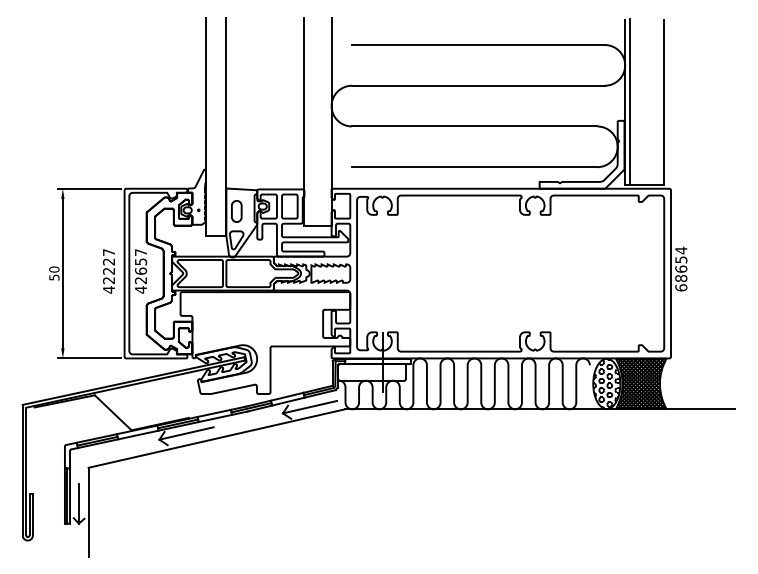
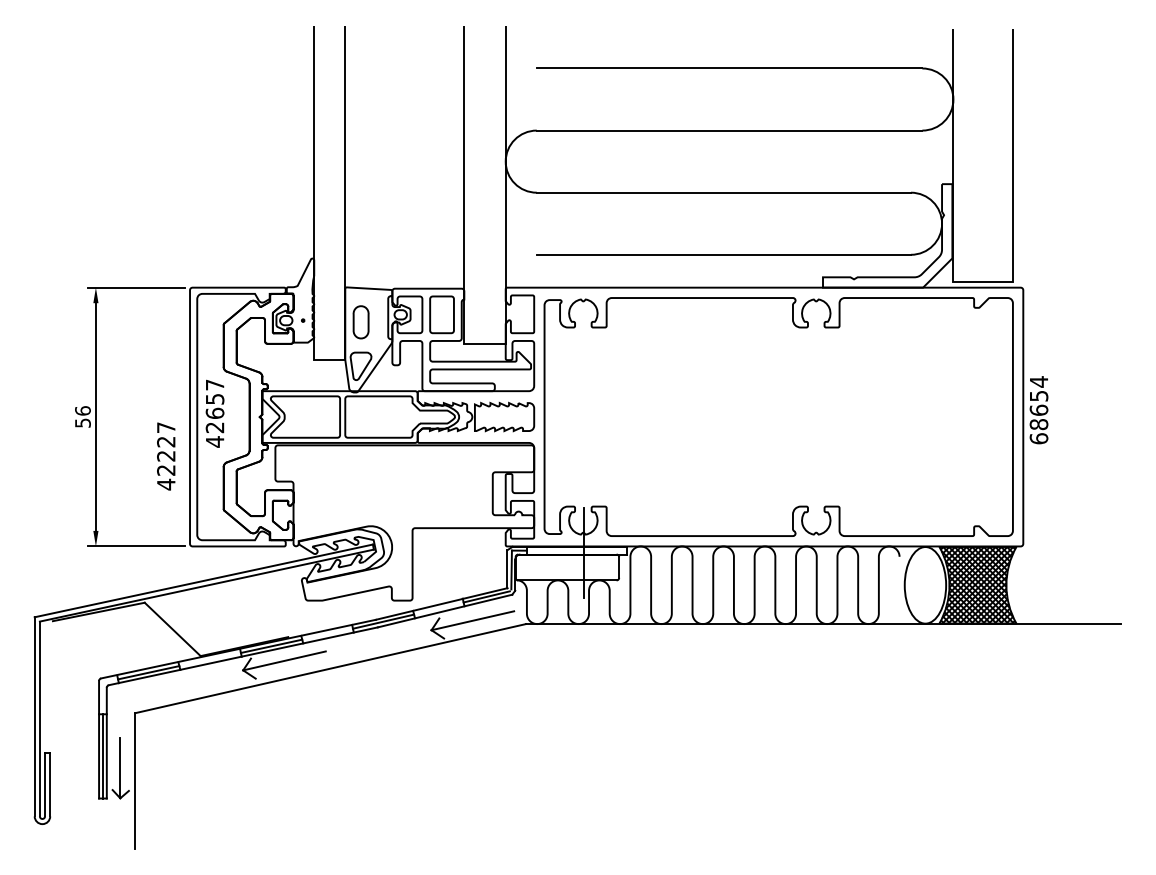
line: (630, 102) -> (961, 156), removed
text: (54, 269) -> (83, 410), 50 -> 56
text: (108, 271) -> (165, 456), moved
hatch: (606, 383) -> (924, 584), removed

